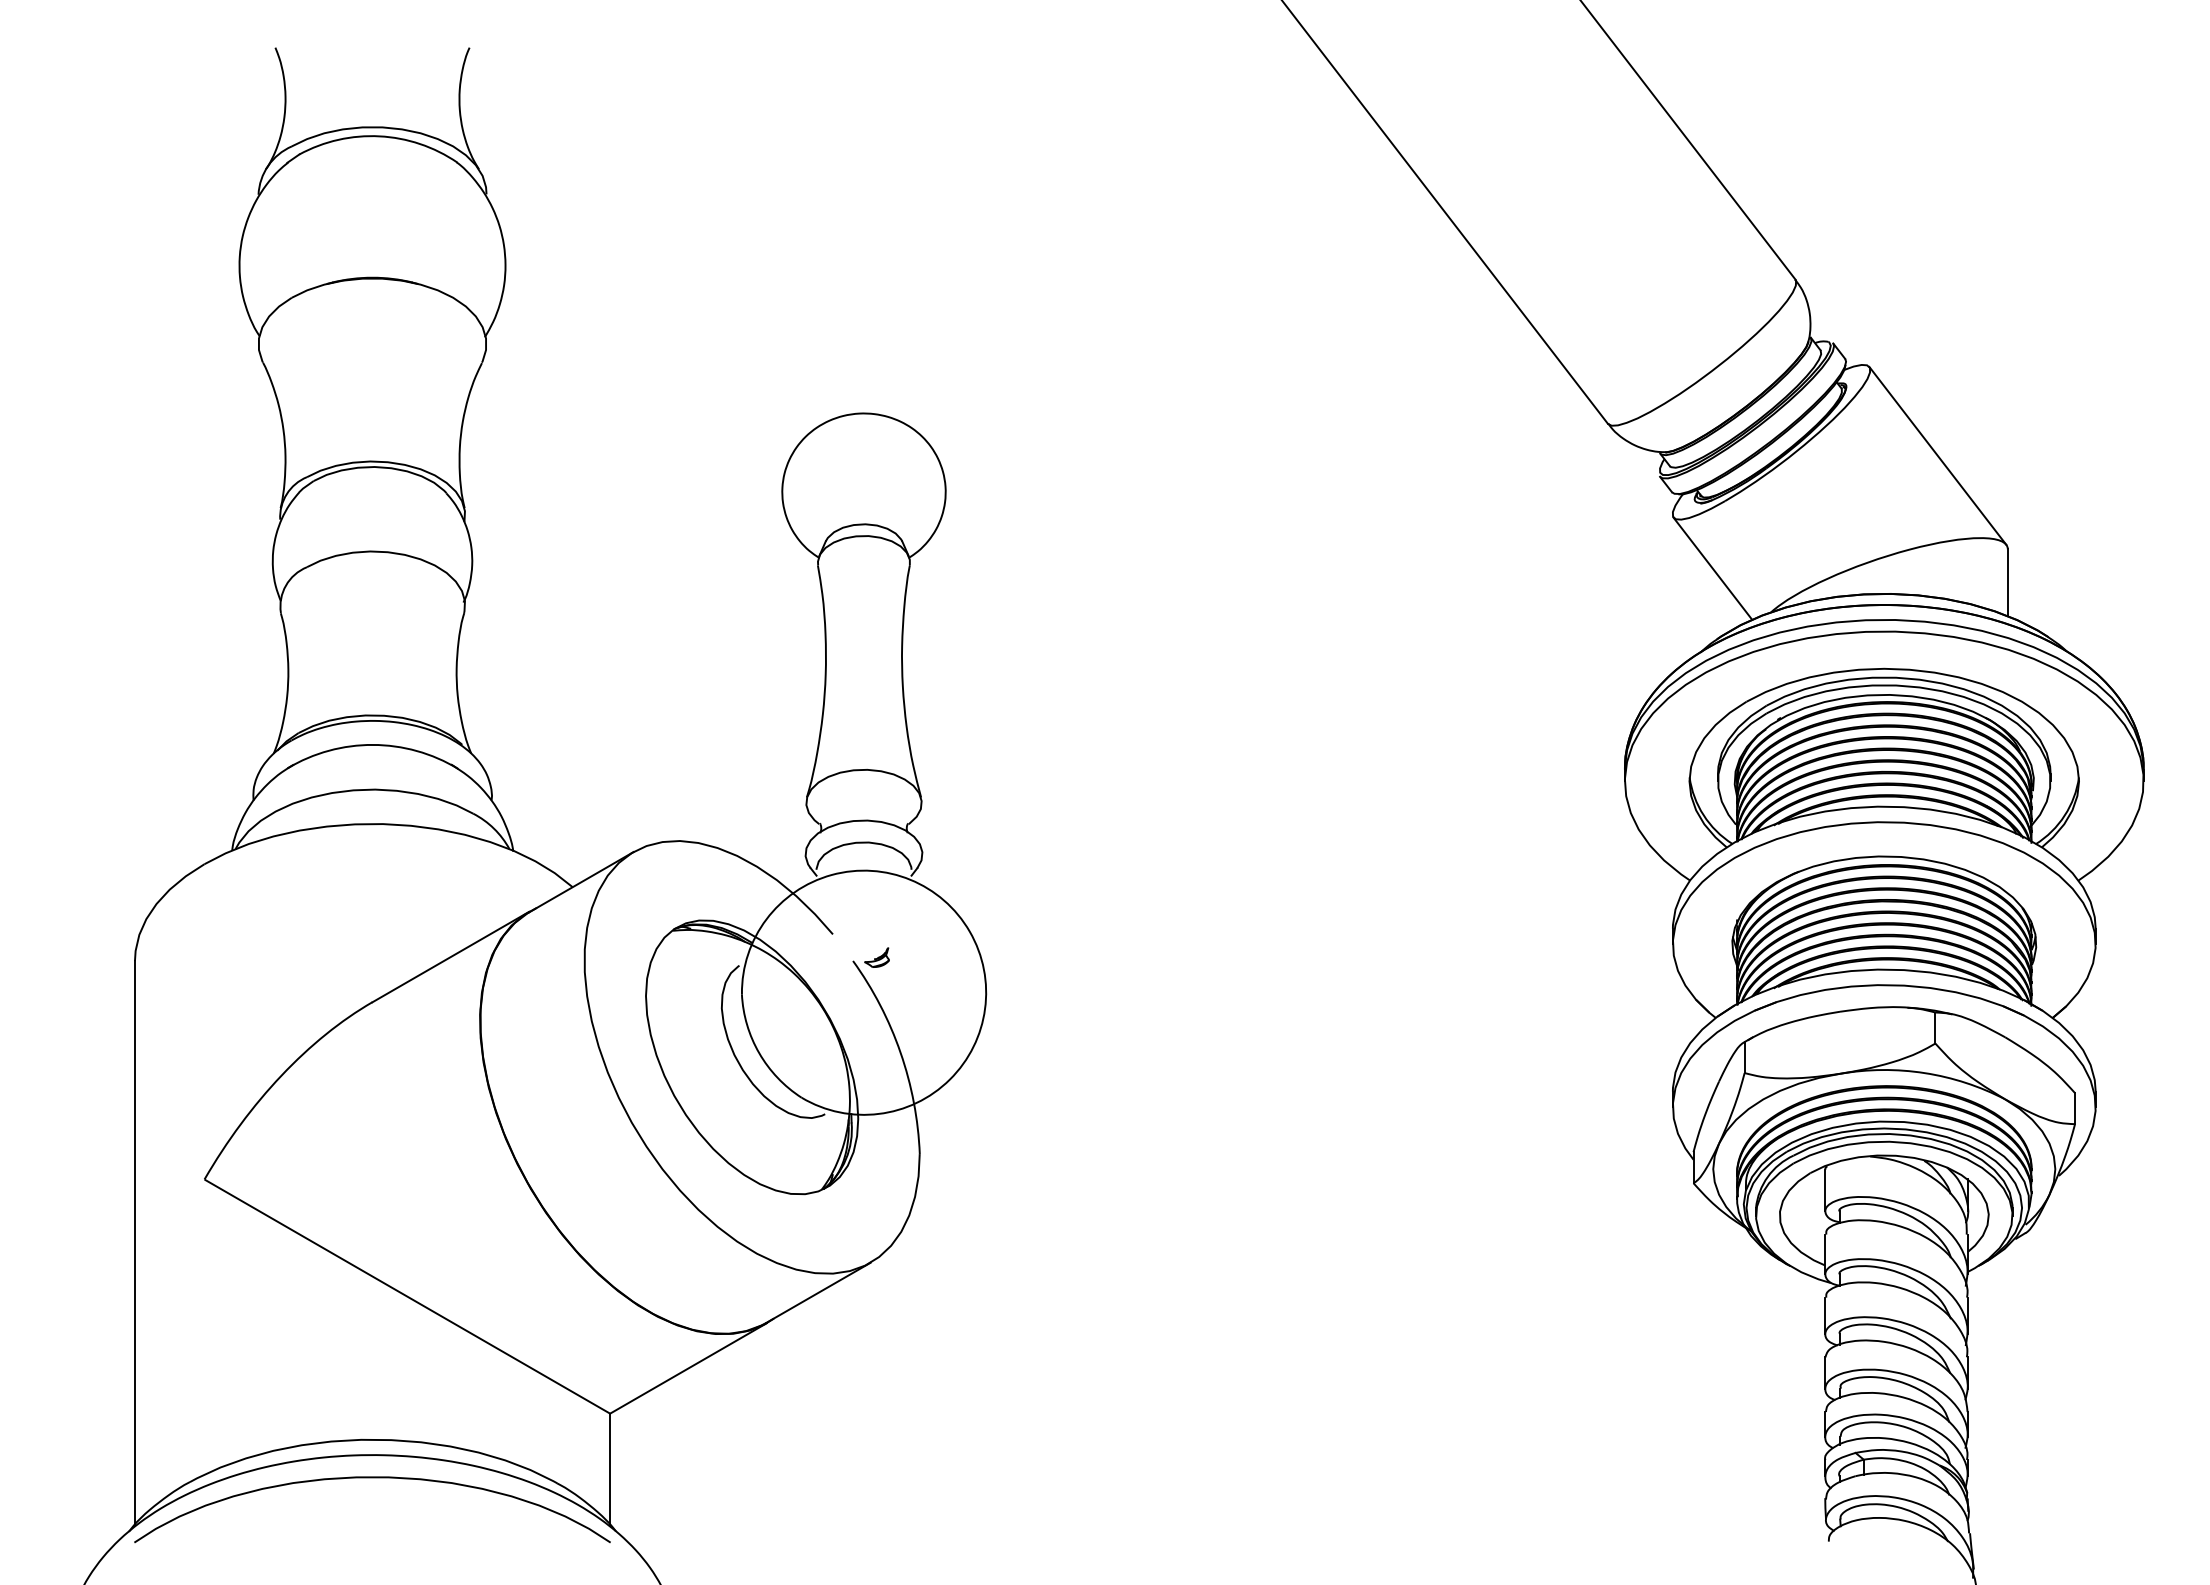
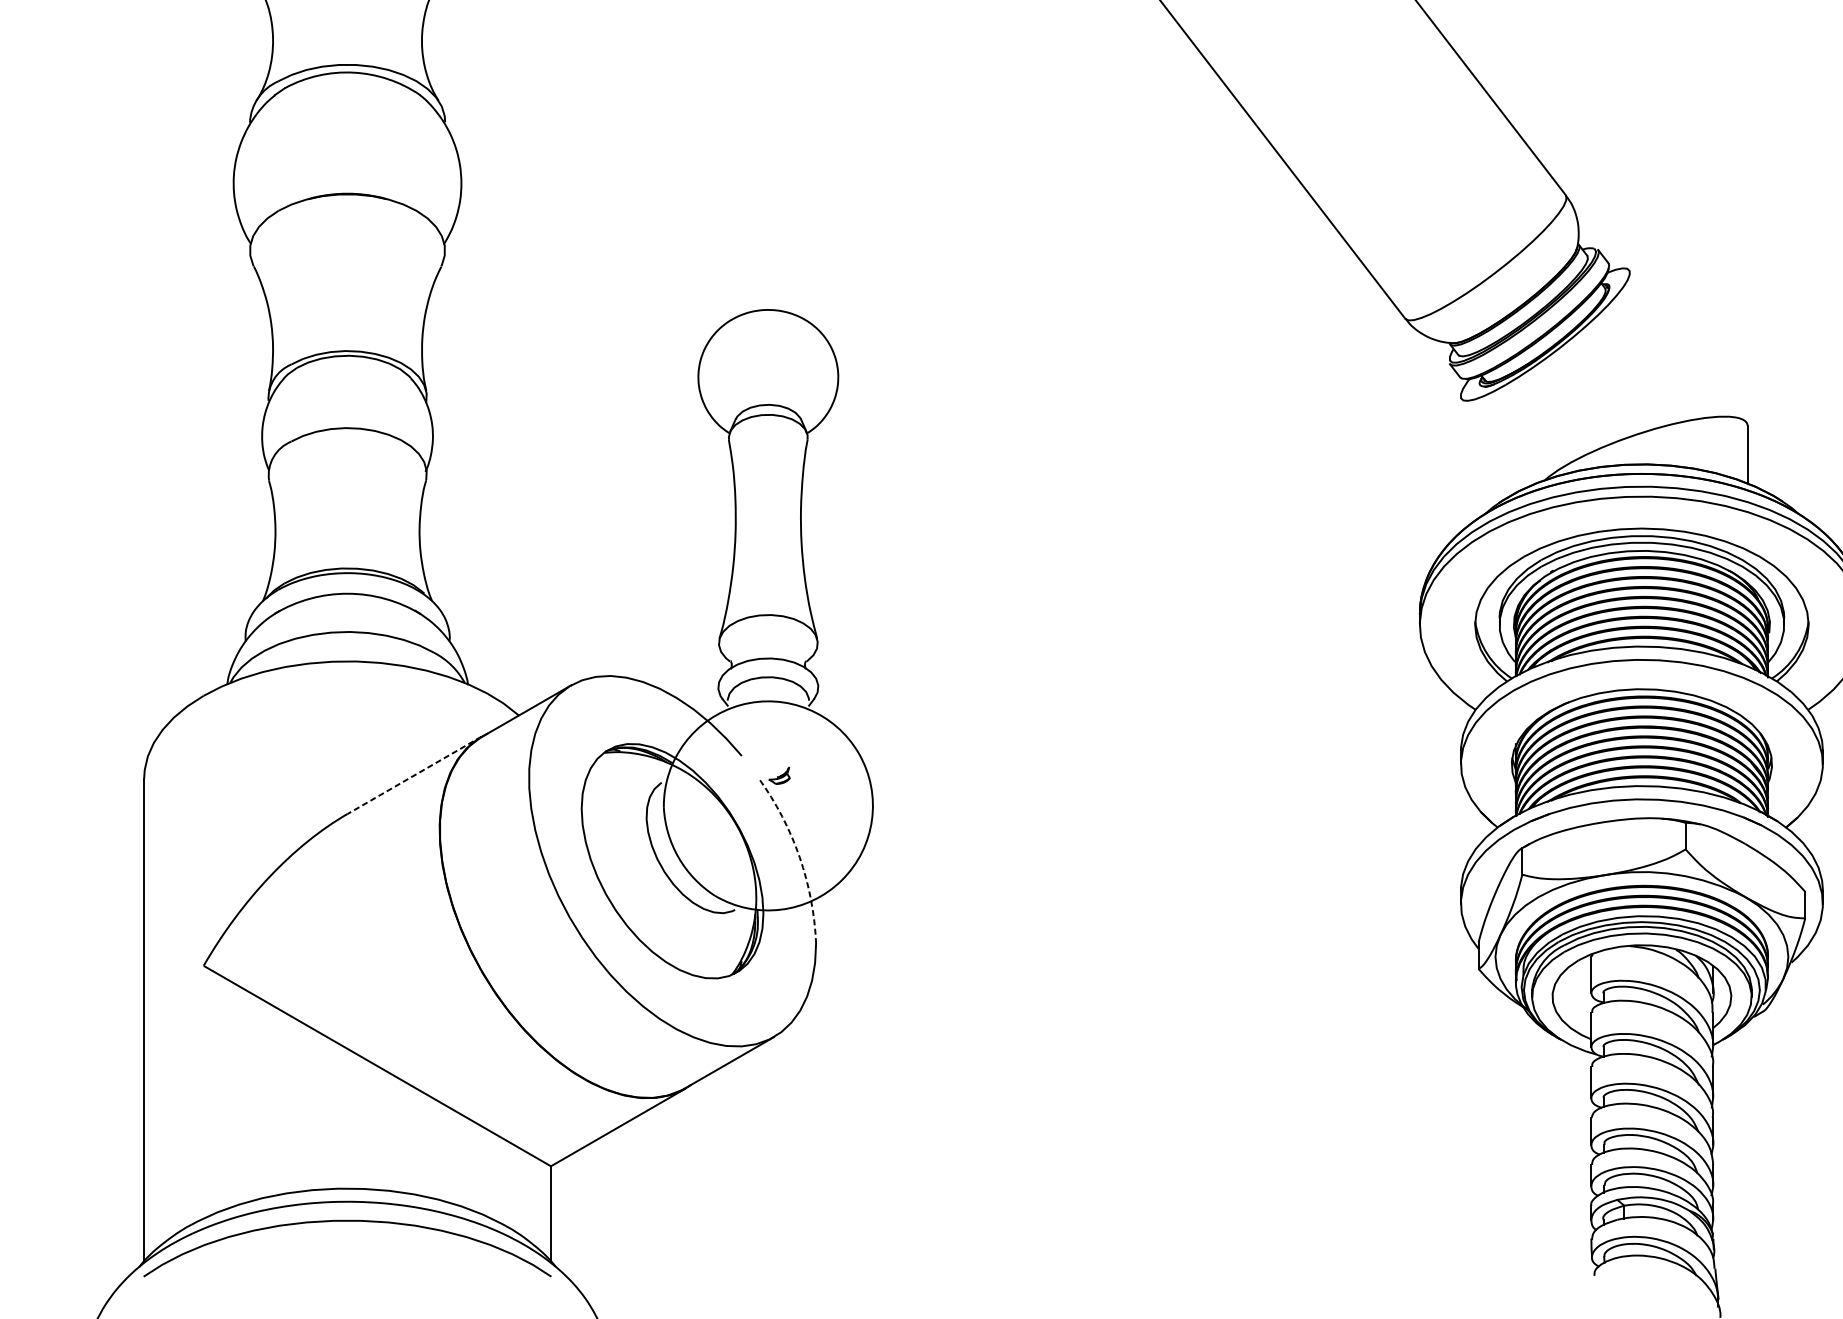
line: (1937, 455) -> (1687, 345), removed
line: (1712, 568) -> (1494, 442), removed
line: (450, 957) -> (414, 775), solid -> dashed
arc: (900, 1052) -> (799, 857), solid -> dashed

